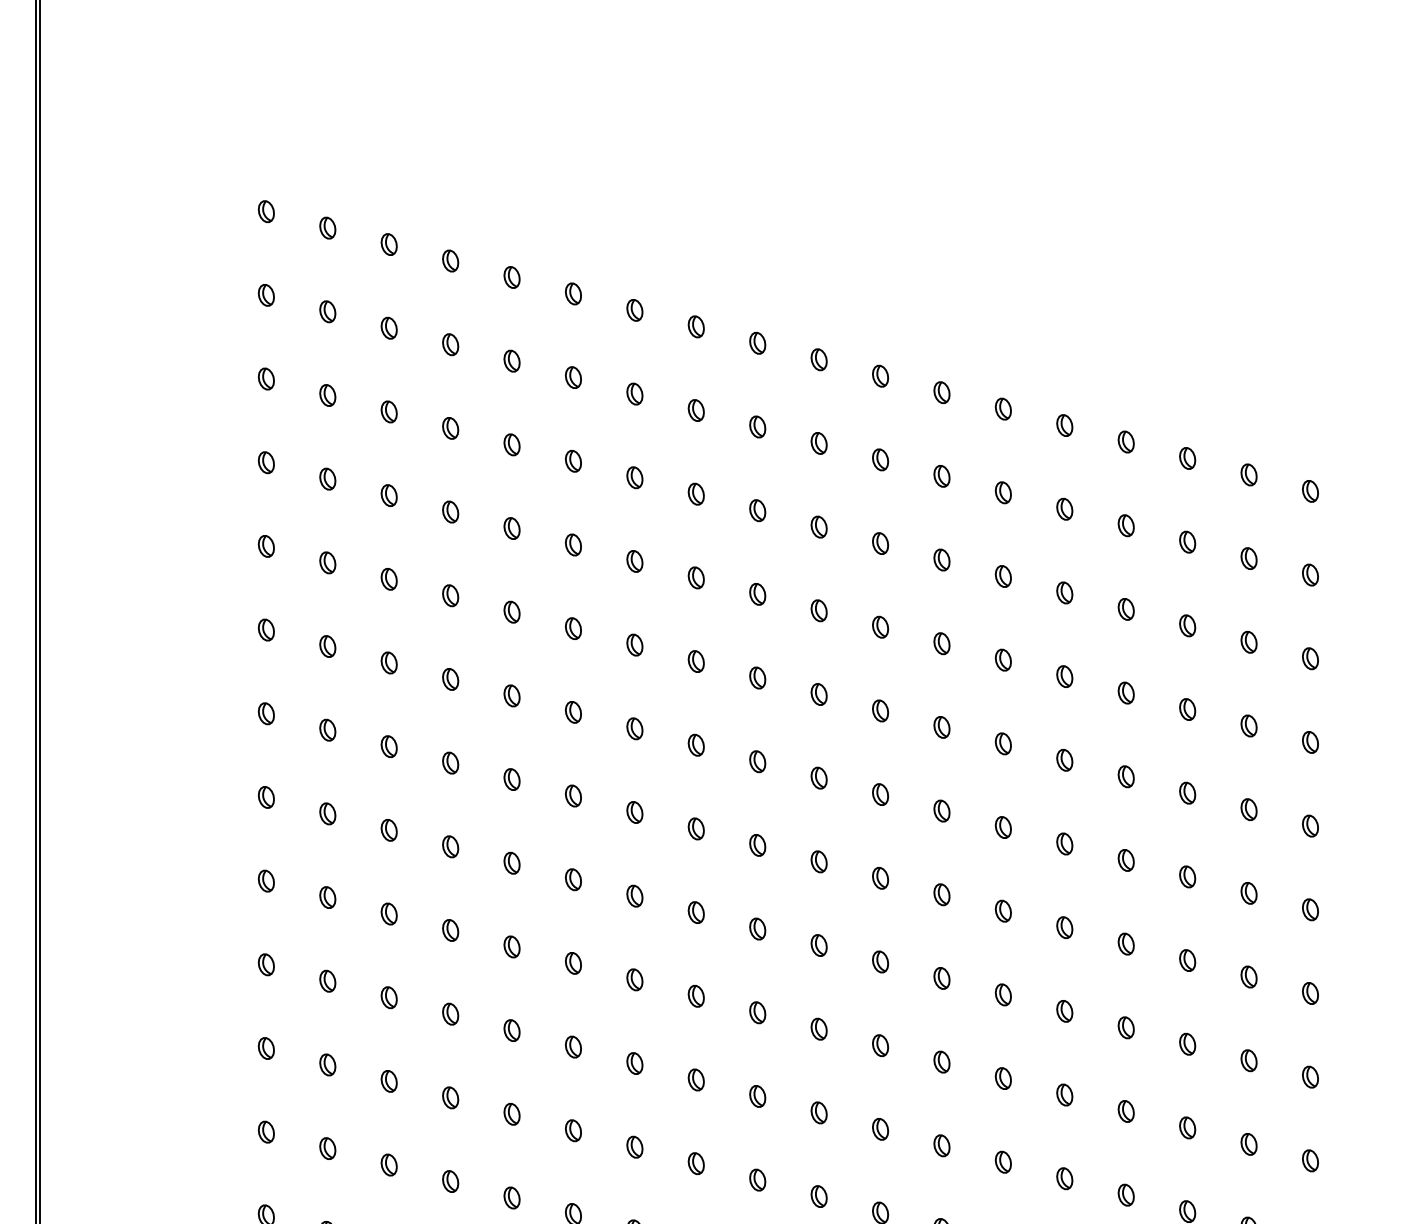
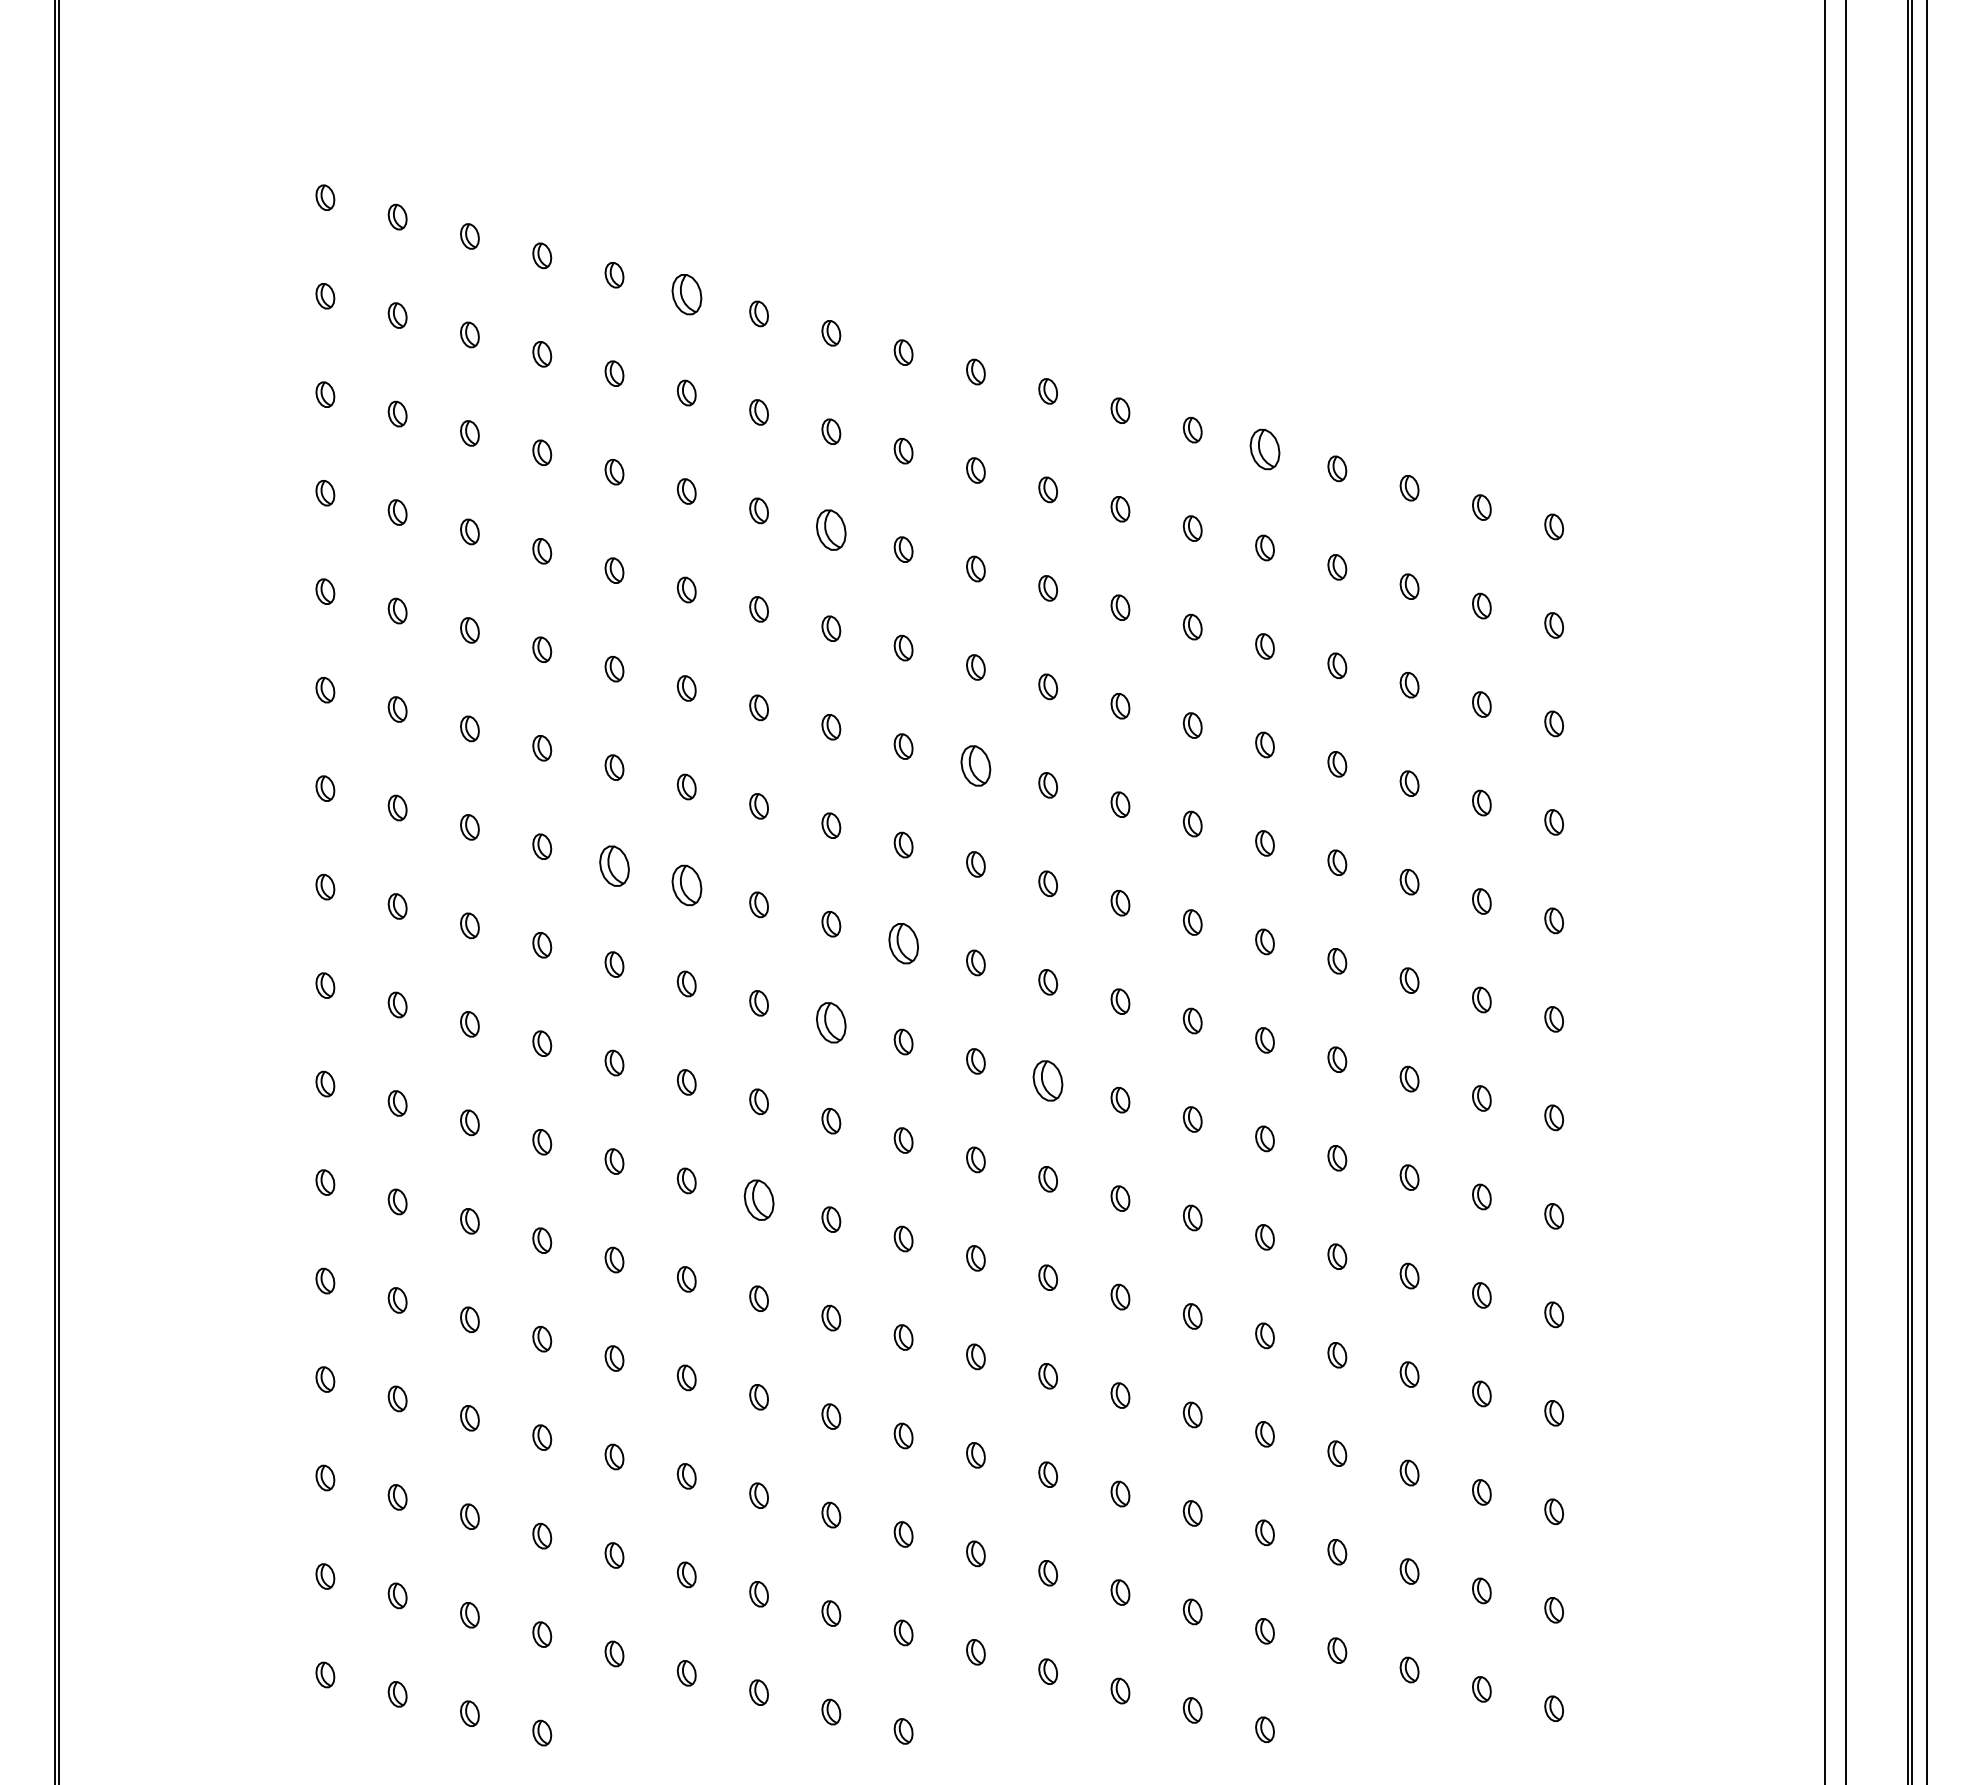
part: (573, 293) -> (686, 294), size x1.6
part: (1064, 425) -> (1264, 449), size x1.6
part: (696, 494) -> (831, 530), size x1.6
part: (818, 694) -> (975, 765), size x1.6
part: (512, 779) -> (614, 865), size x1.6
part: (573, 796) -> (686, 885), size x1.6
part: (757, 845) -> (903, 943), size x1.6
part: (696, 912) -> (831, 1022), size x1.6
part: (880, 961) -> (1048, 1080), size x1.6
part: (634, 1063) -> (758, 1200), size x1.6

